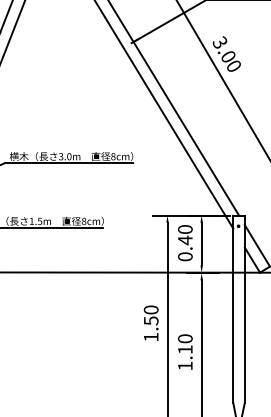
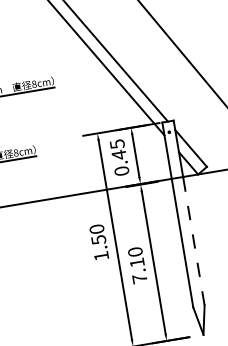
text: (185, 229) -> (117, 144), 0.40 -> 0.45
line: (244, 338) -> (193, 241), solid -> dashed
text: (185, 365) -> (139, 278), 1.10 -> 7.10

